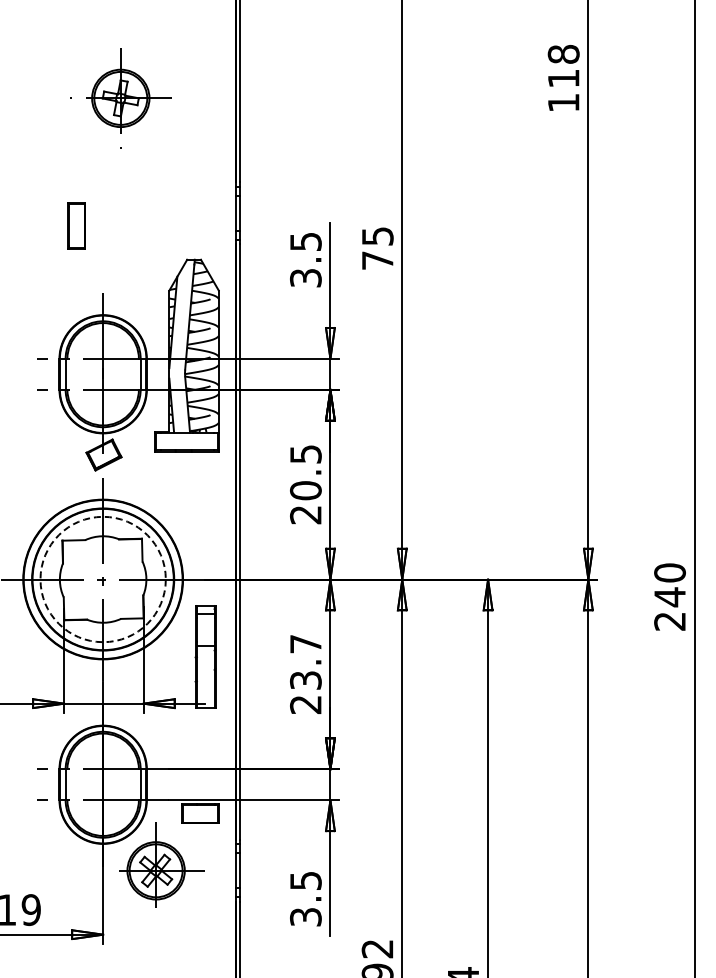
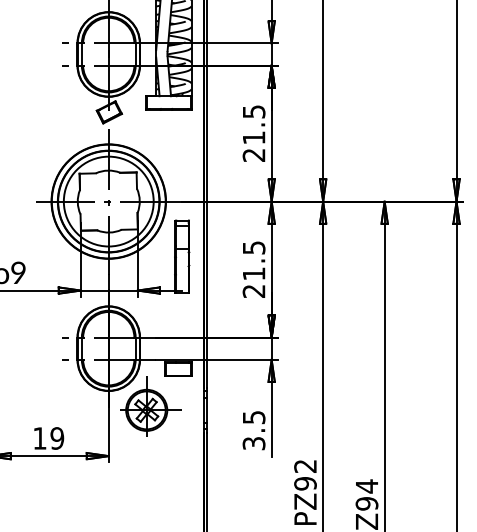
text: (305, 490) -> (253, 137), 20.5 -> 21.5
circle: (102, 579) -> (108, 201), dashed -> solid
text: (305, 662) -> (253, 261), 23.7 -> 21.5

